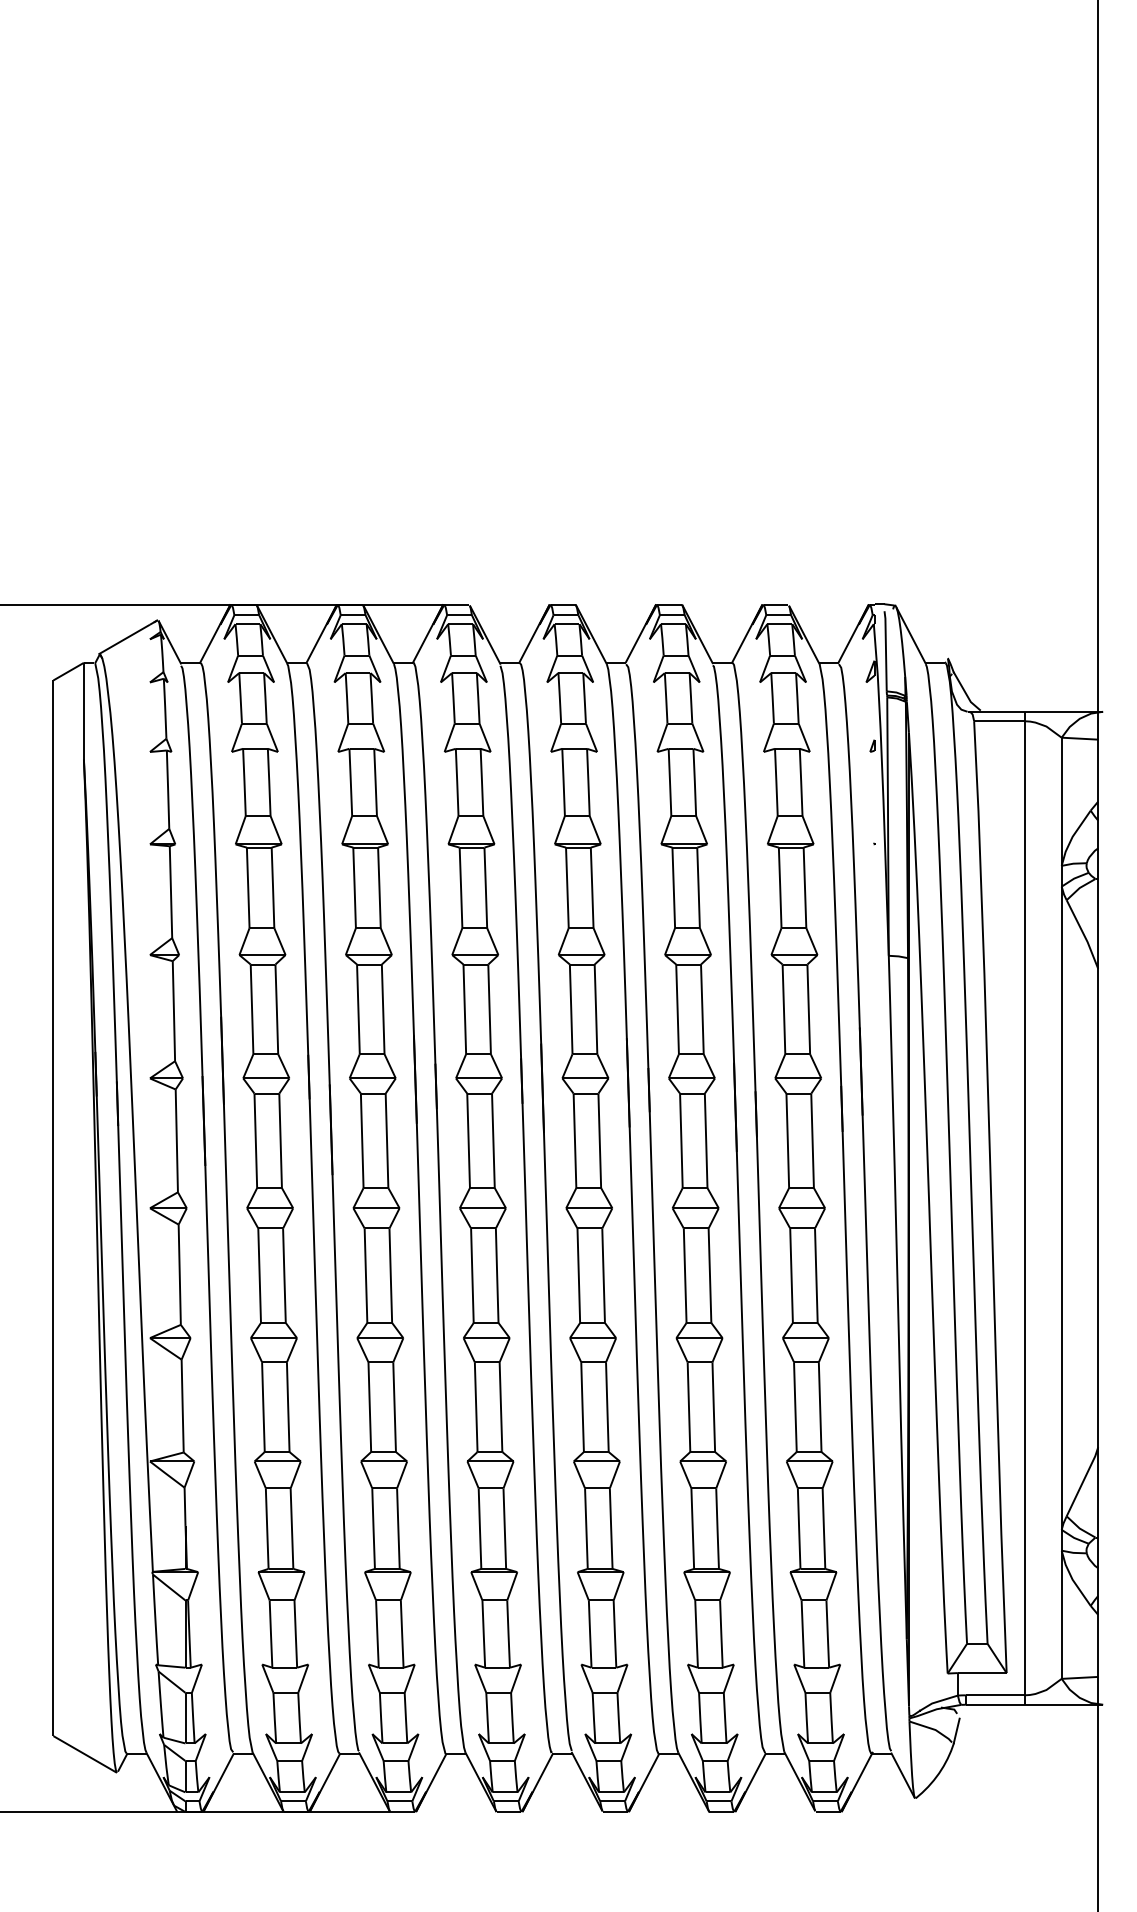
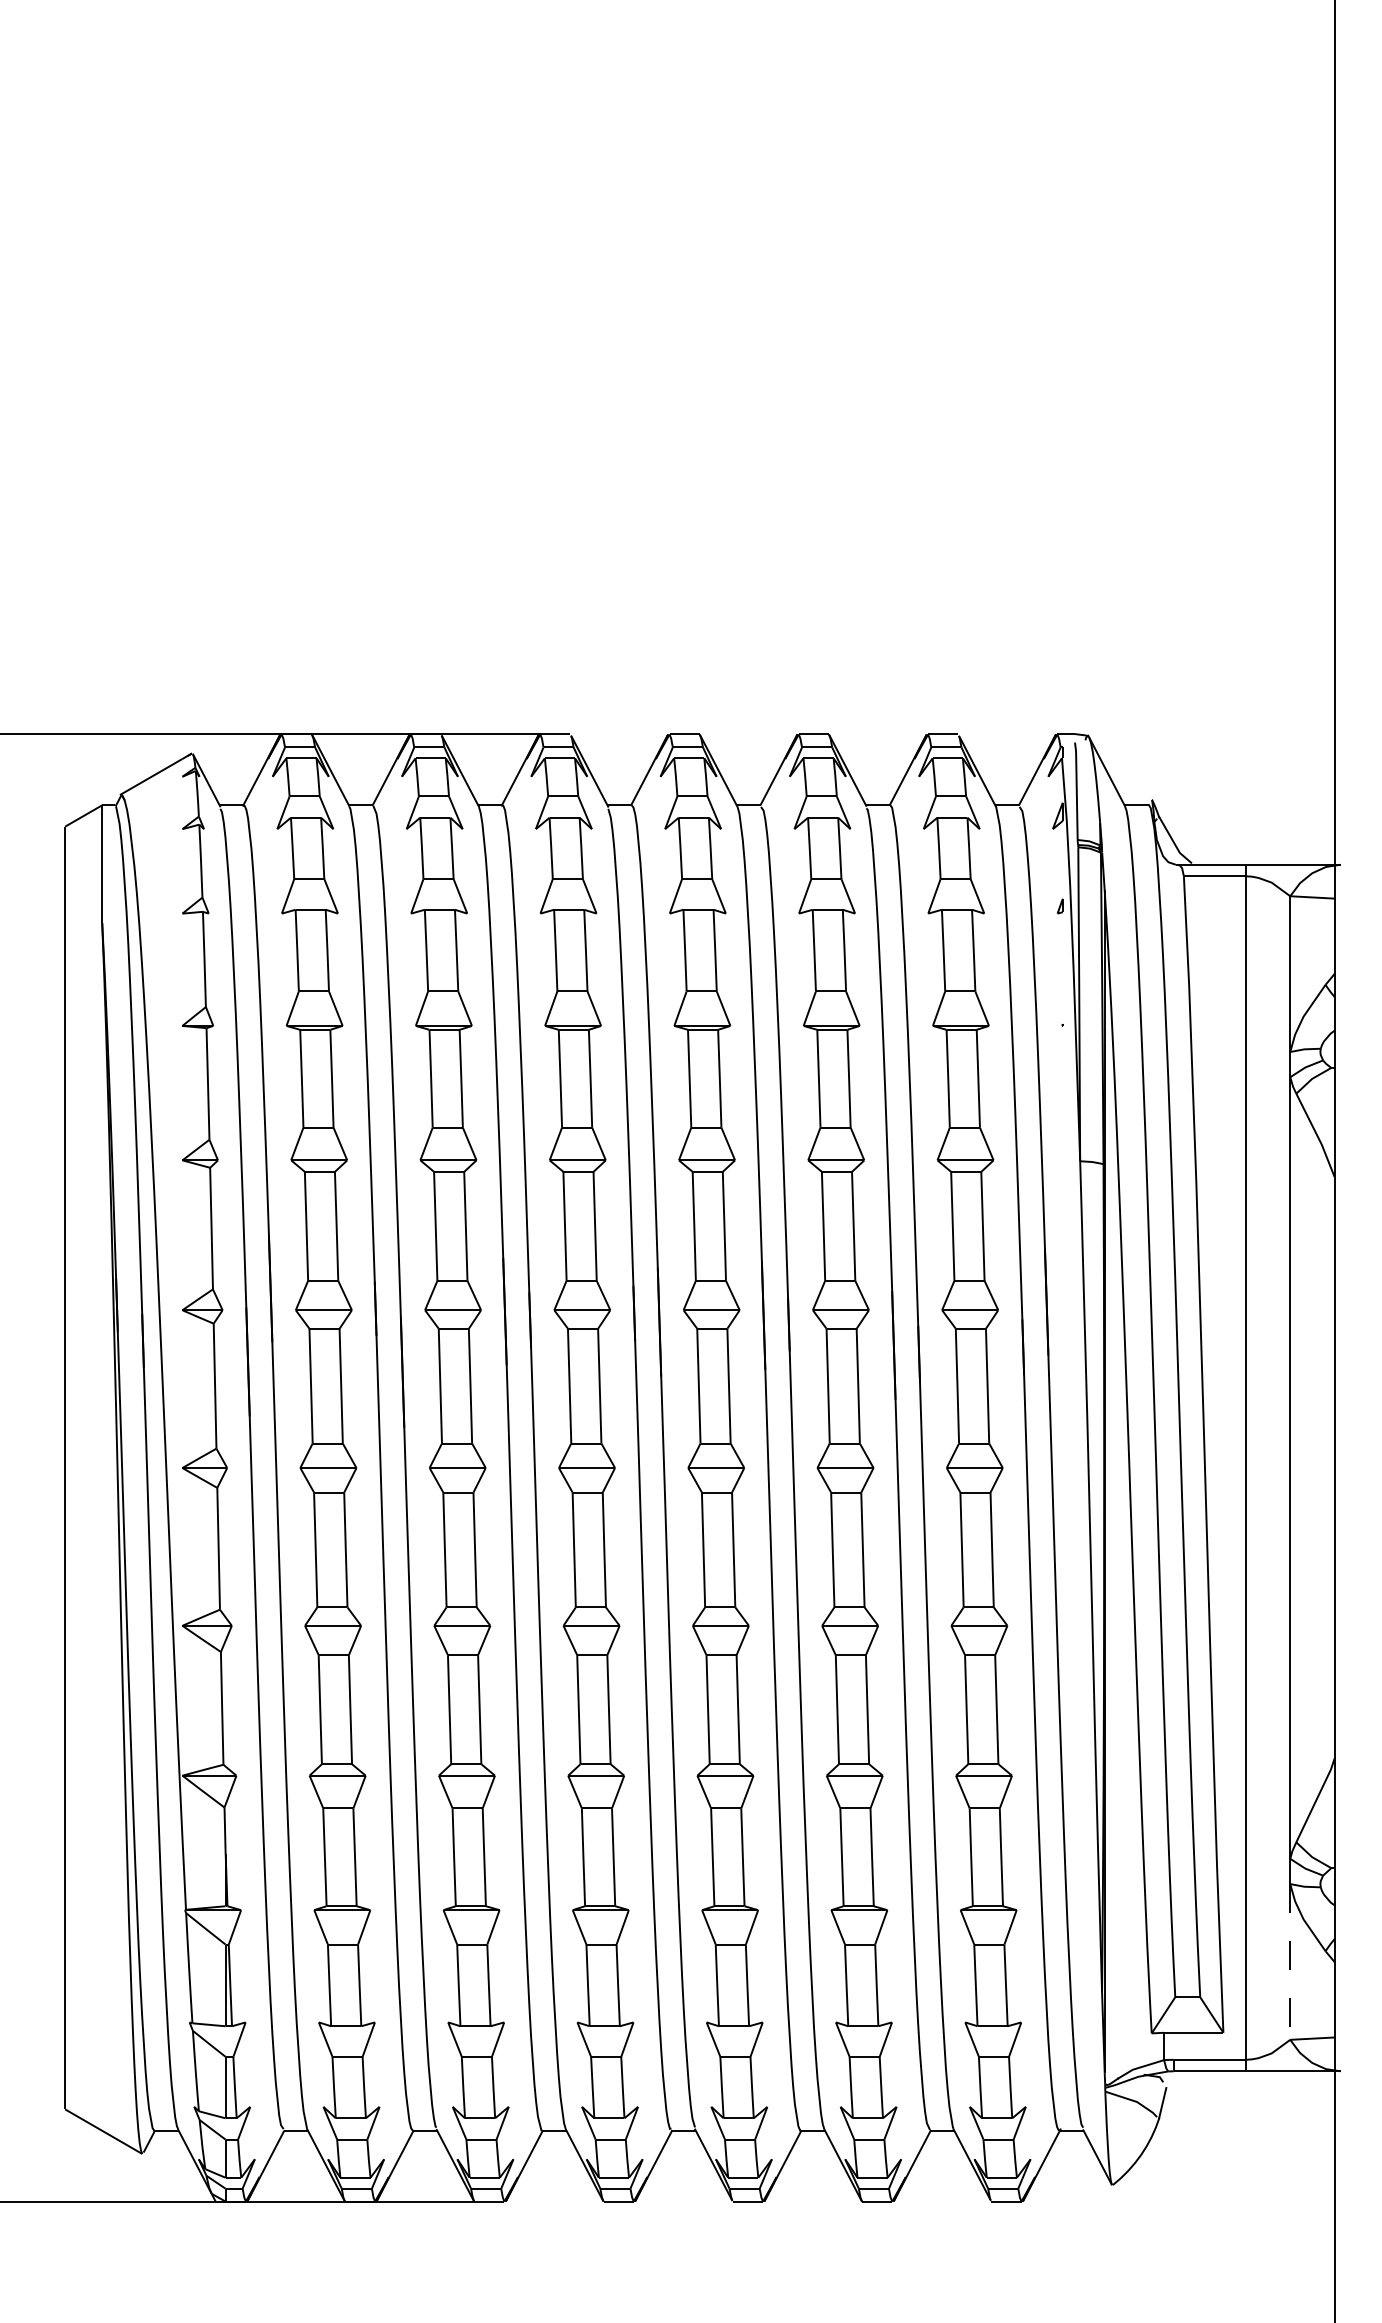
line: (1061, 1615) -> (1290, 1962), solid -> dashed

